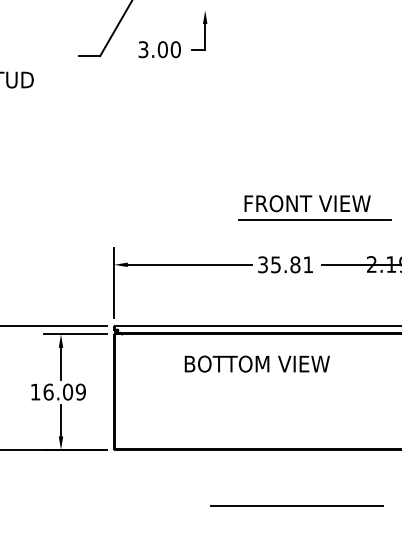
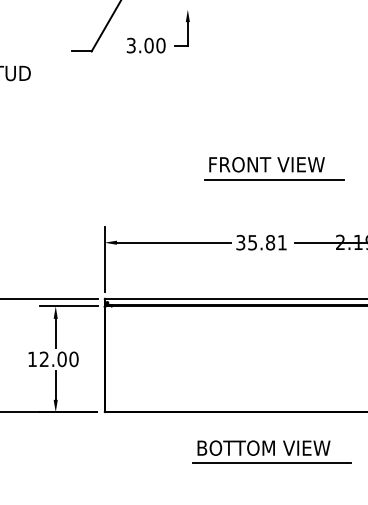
part: (306, 207) -> (265, 168), moved
text: (256, 363) -> (263, 447), moved
text: (64, 391) -> (58, 358), 16.09 -> 12.00

